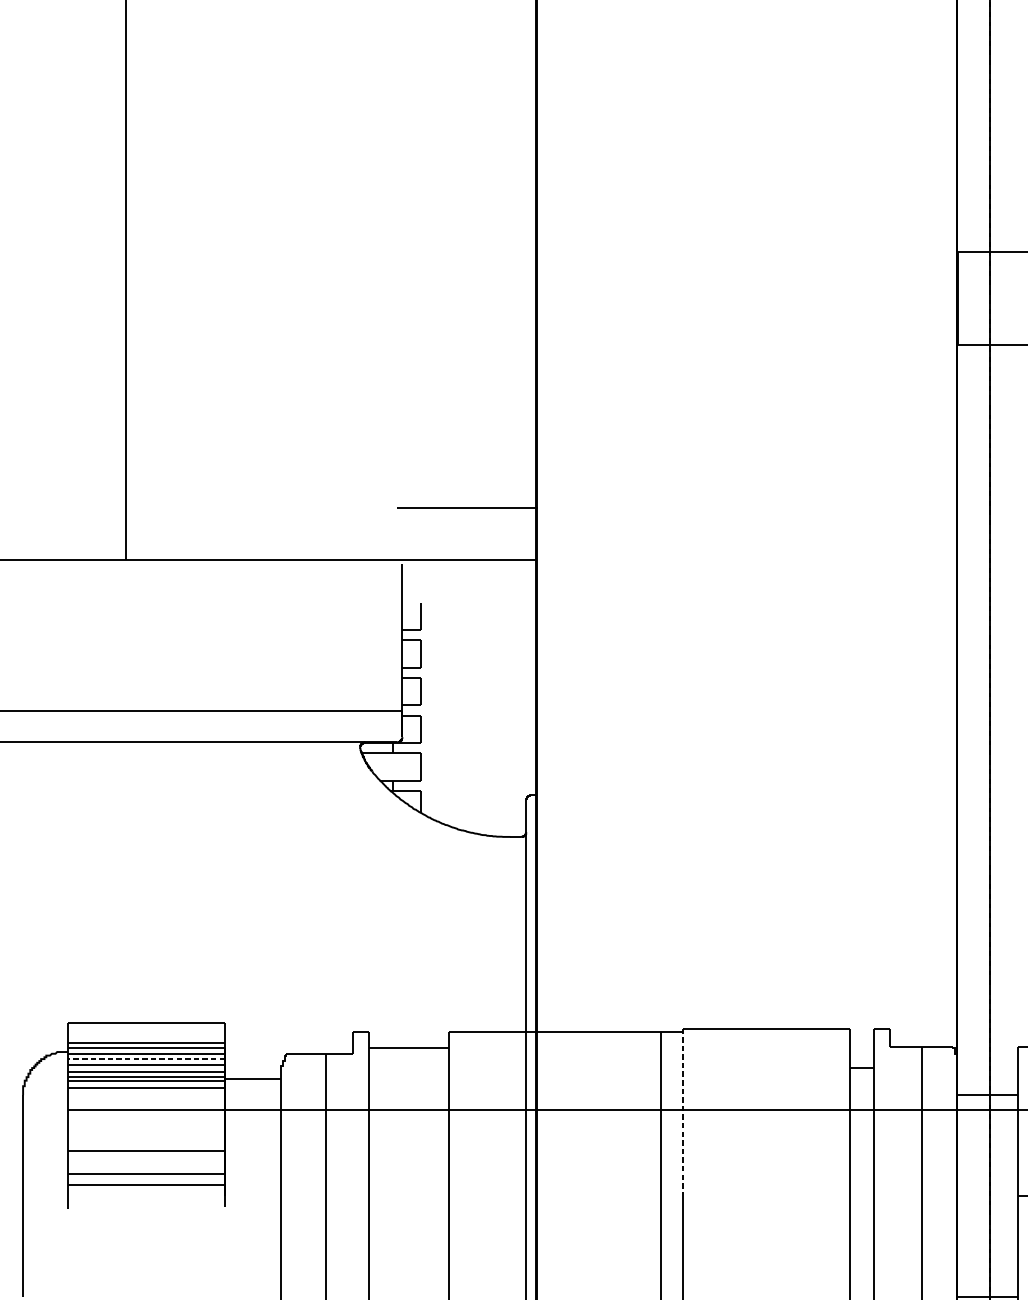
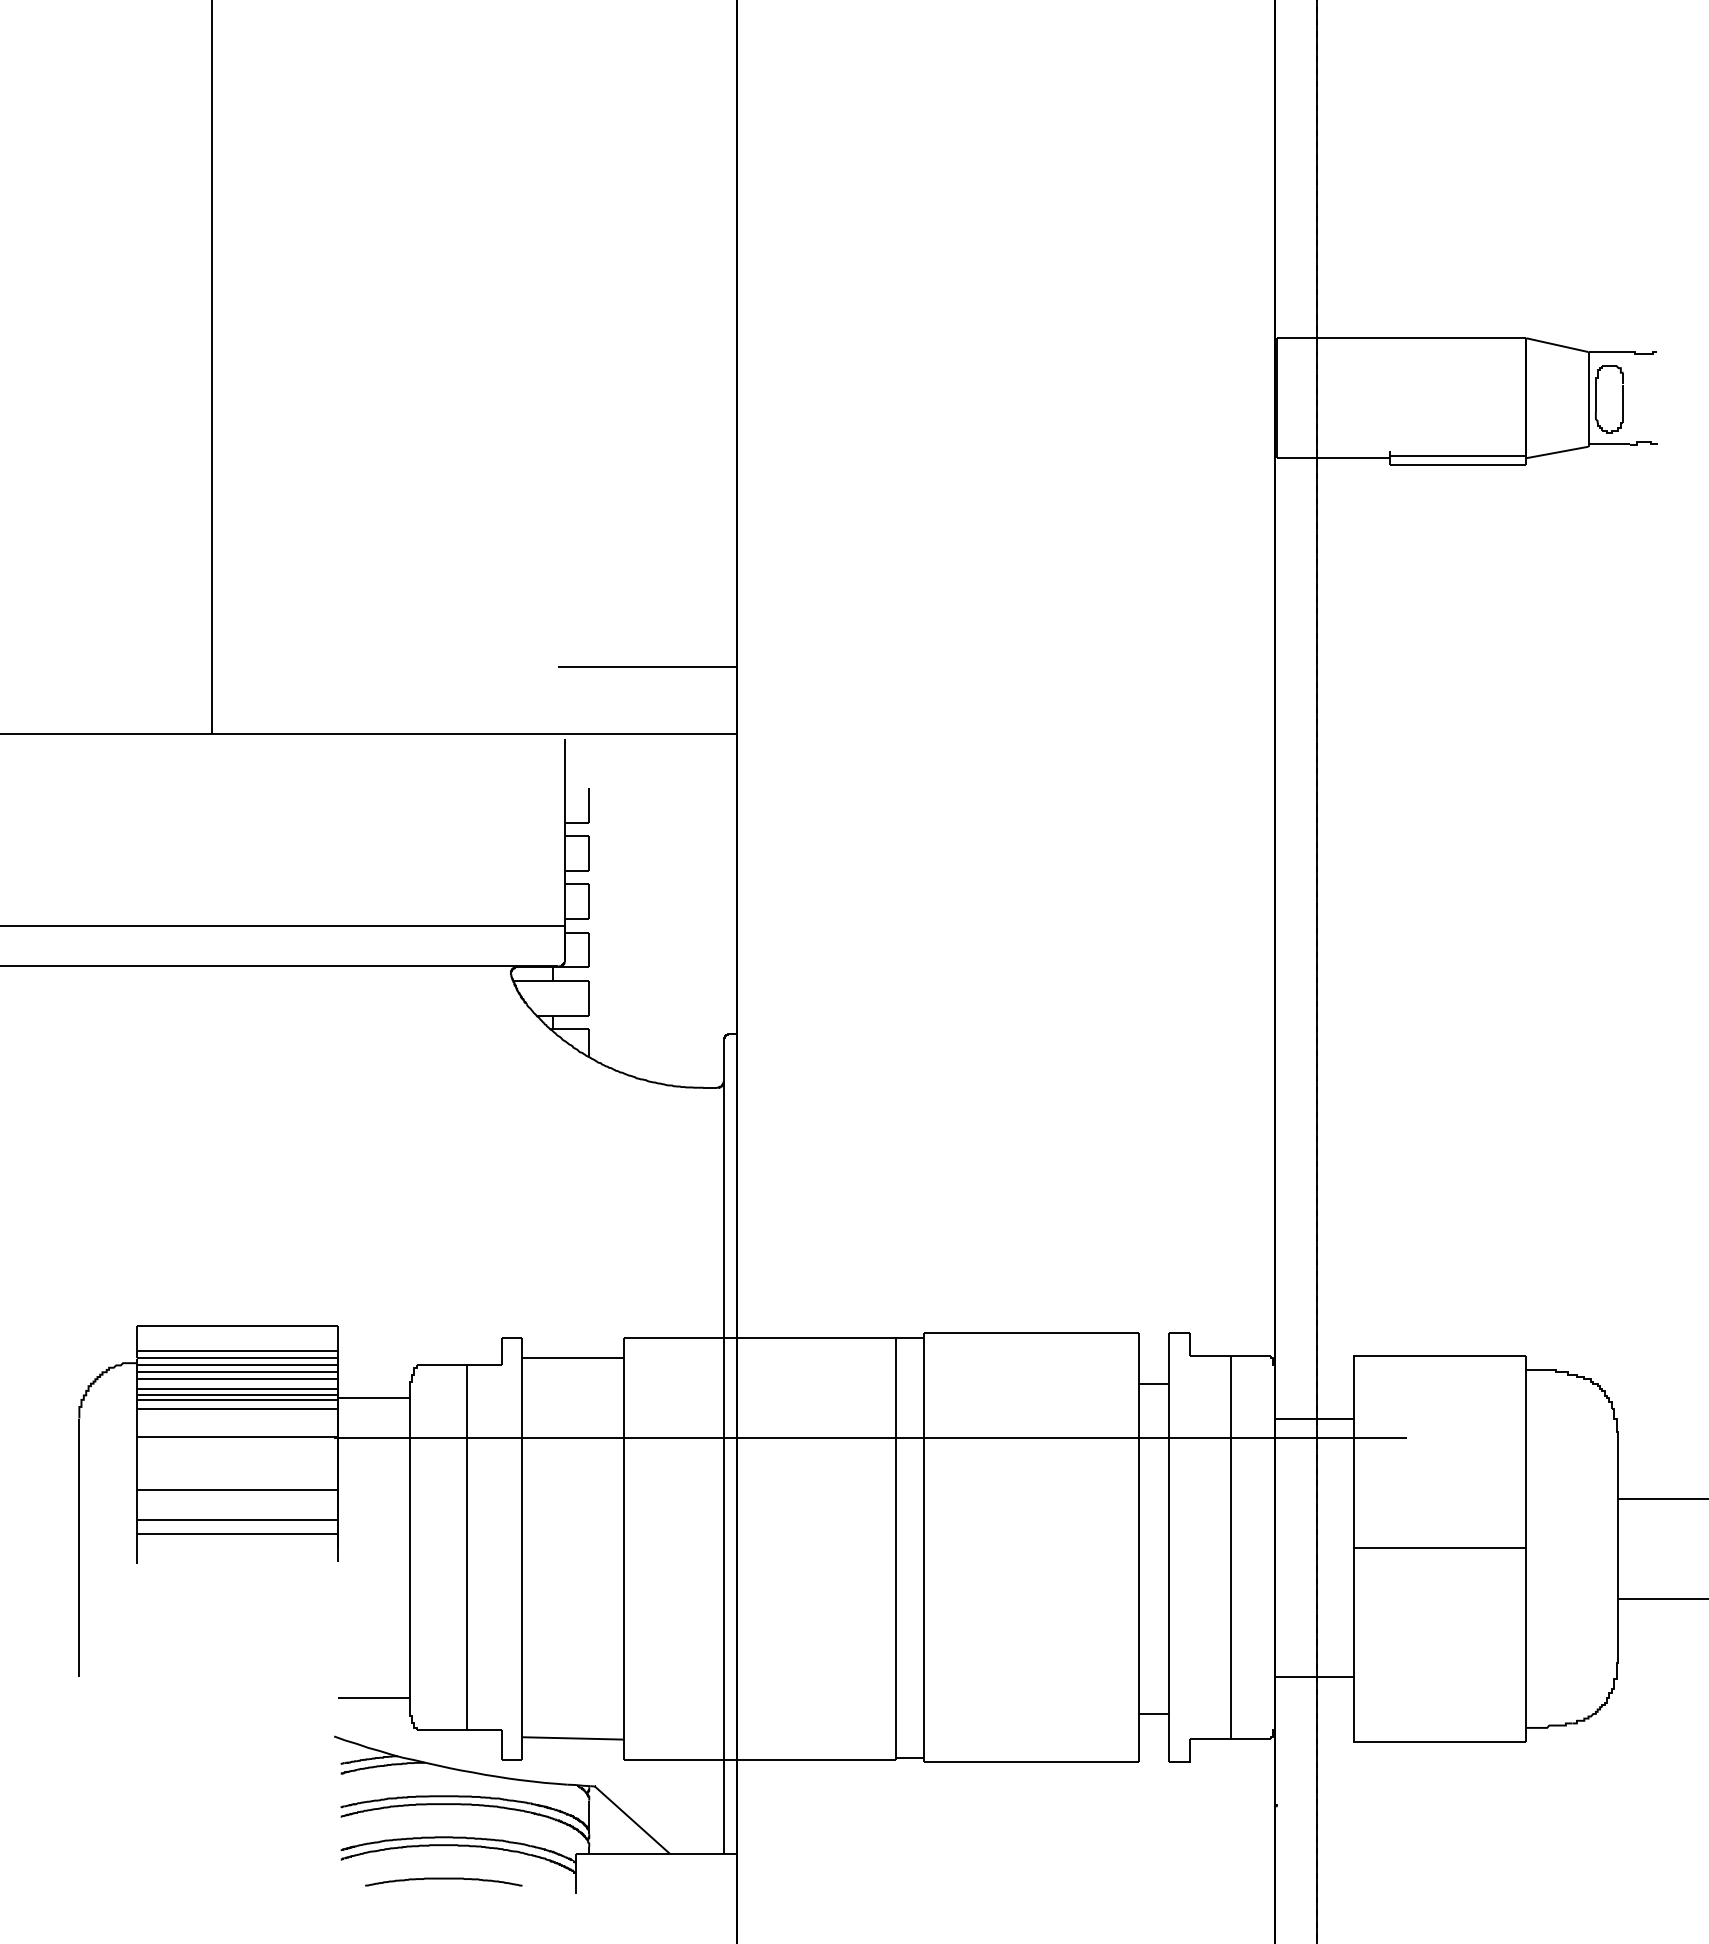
line: (145, 1059) -> (236, 1372), dashed -> solid
line: (683, 1112) -> (924, 1440), dashed -> solid

